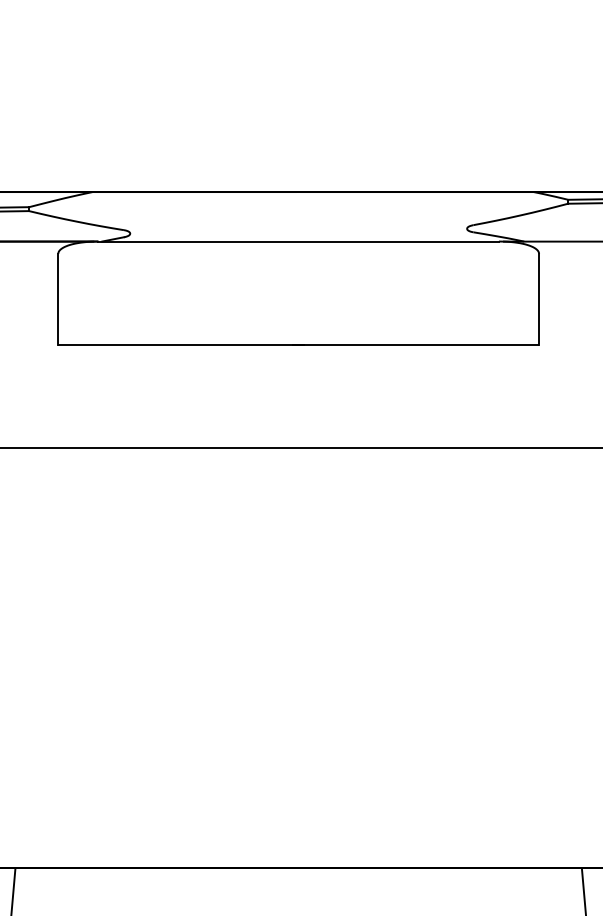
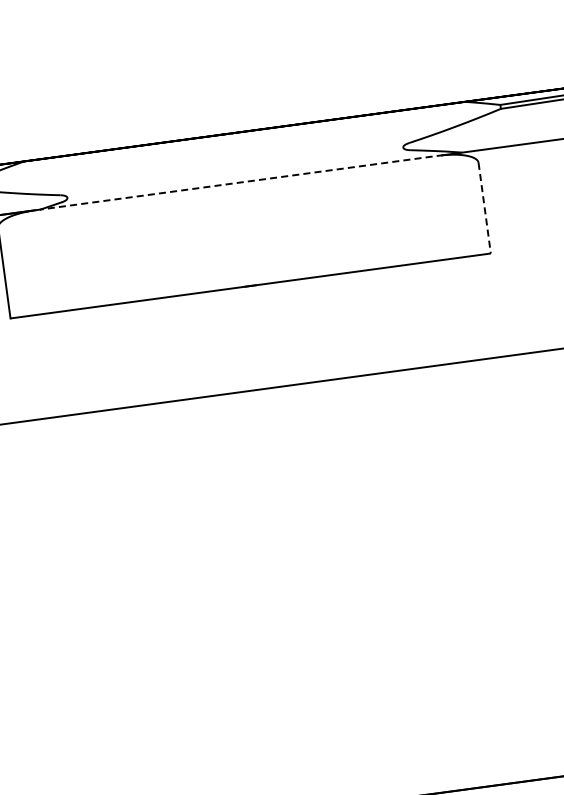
line: (299, 241) -> (237, 182), solid -> dashed
line: (539, 299) -> (485, 208), solid -> dashed

